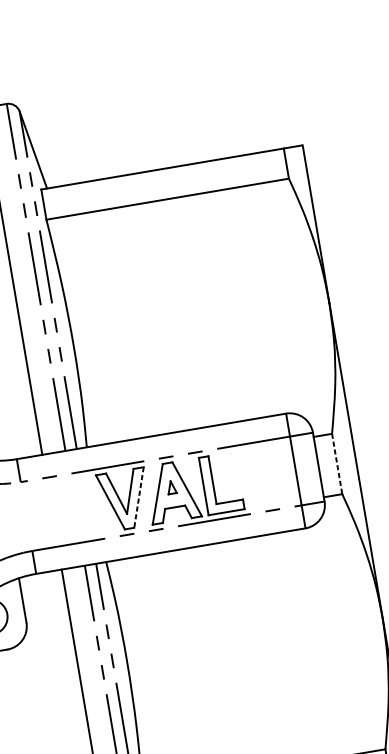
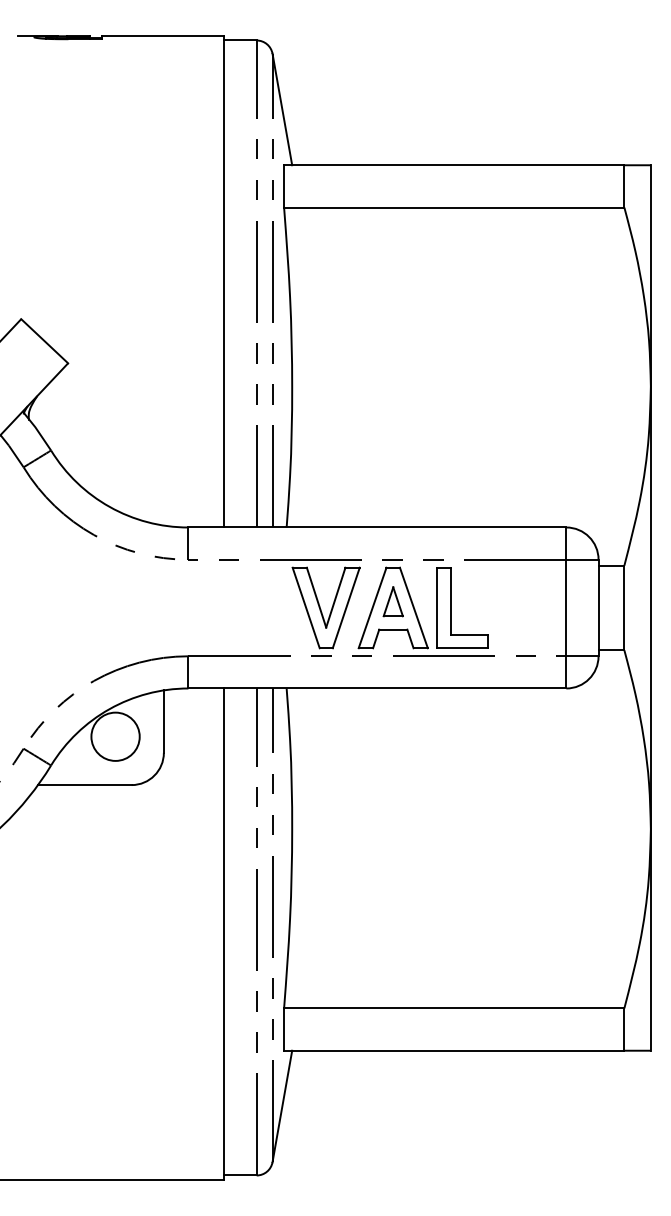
line: (337, 464) -> (624, 608), dashed -> solid
part: (171, 487) -> (392, 601), size x1.67
line: (139, 497) -> (346, 608), dashed -> solid

